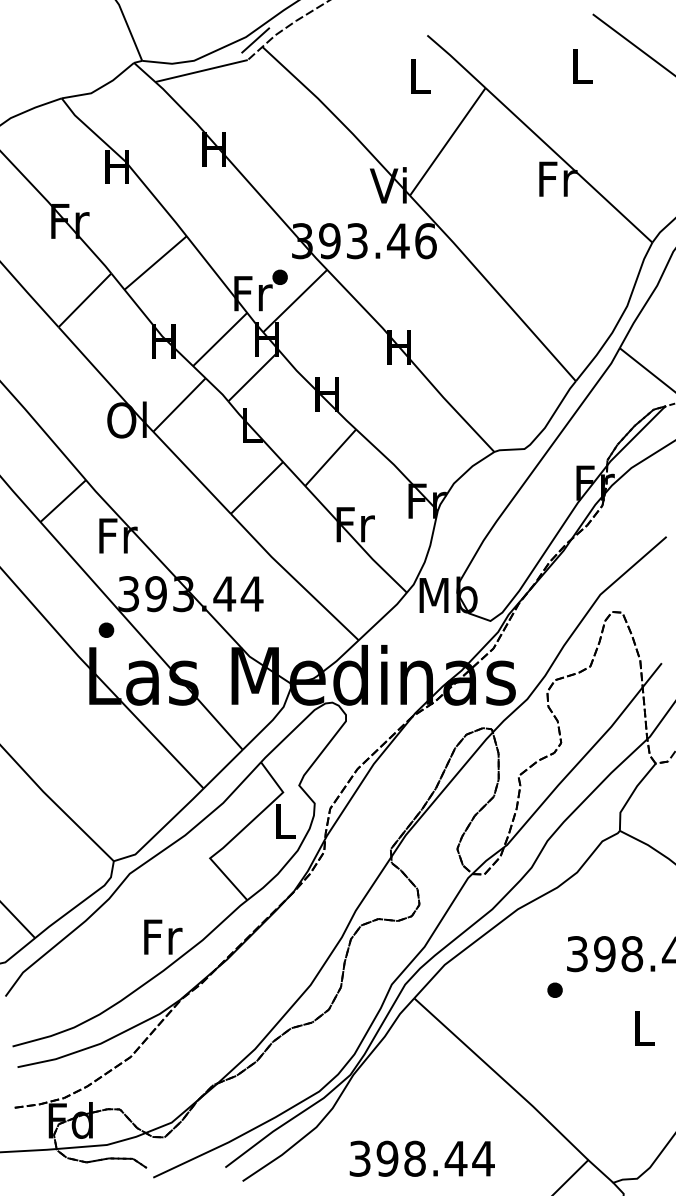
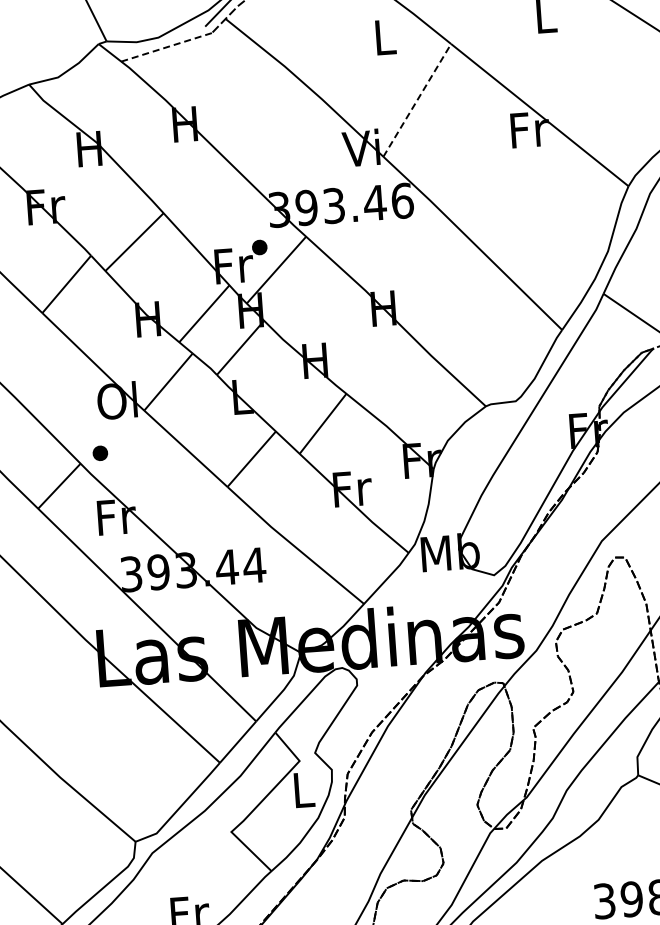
line: (201, 71) -> (166, 47), solid -> dashed
line: (447, 141) -> (416, 100), solid -> dashed
part: (106, 629) -> (100, 452), moved

